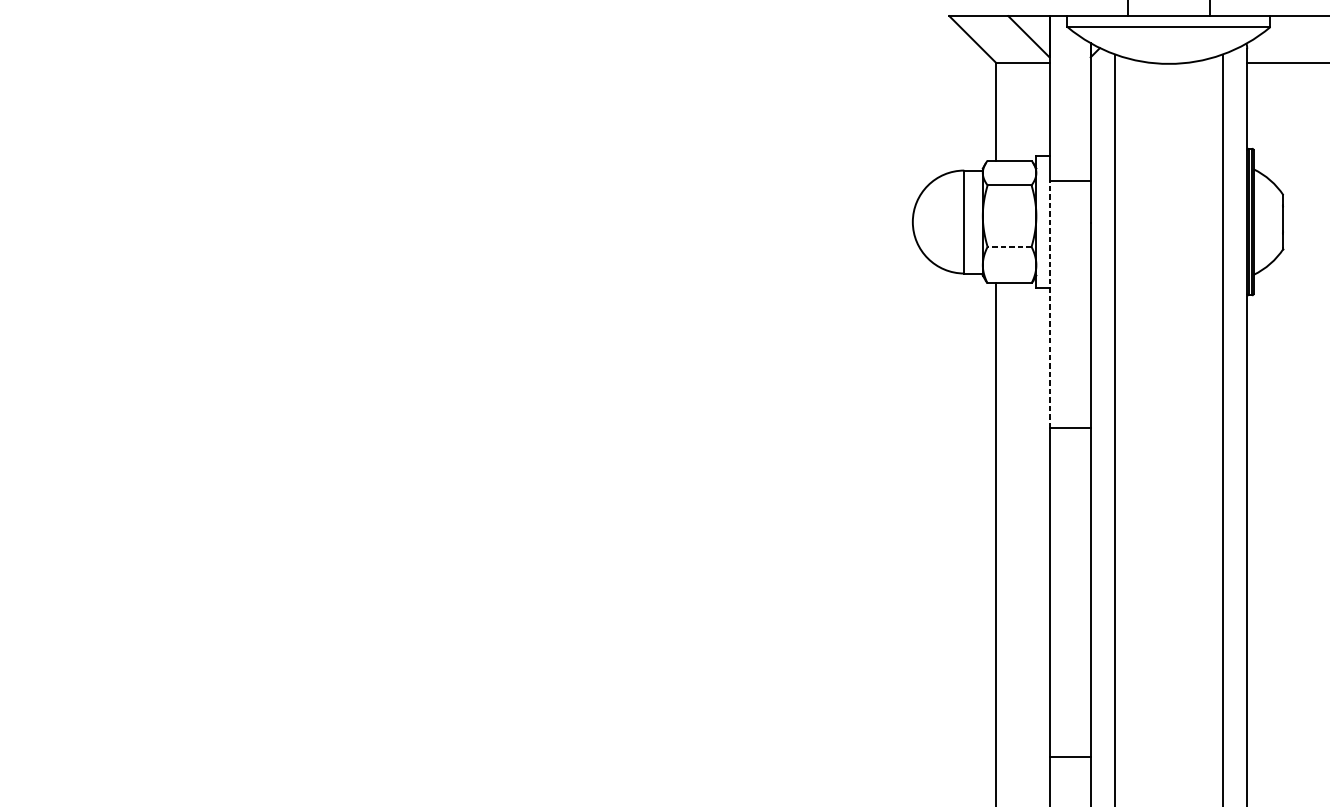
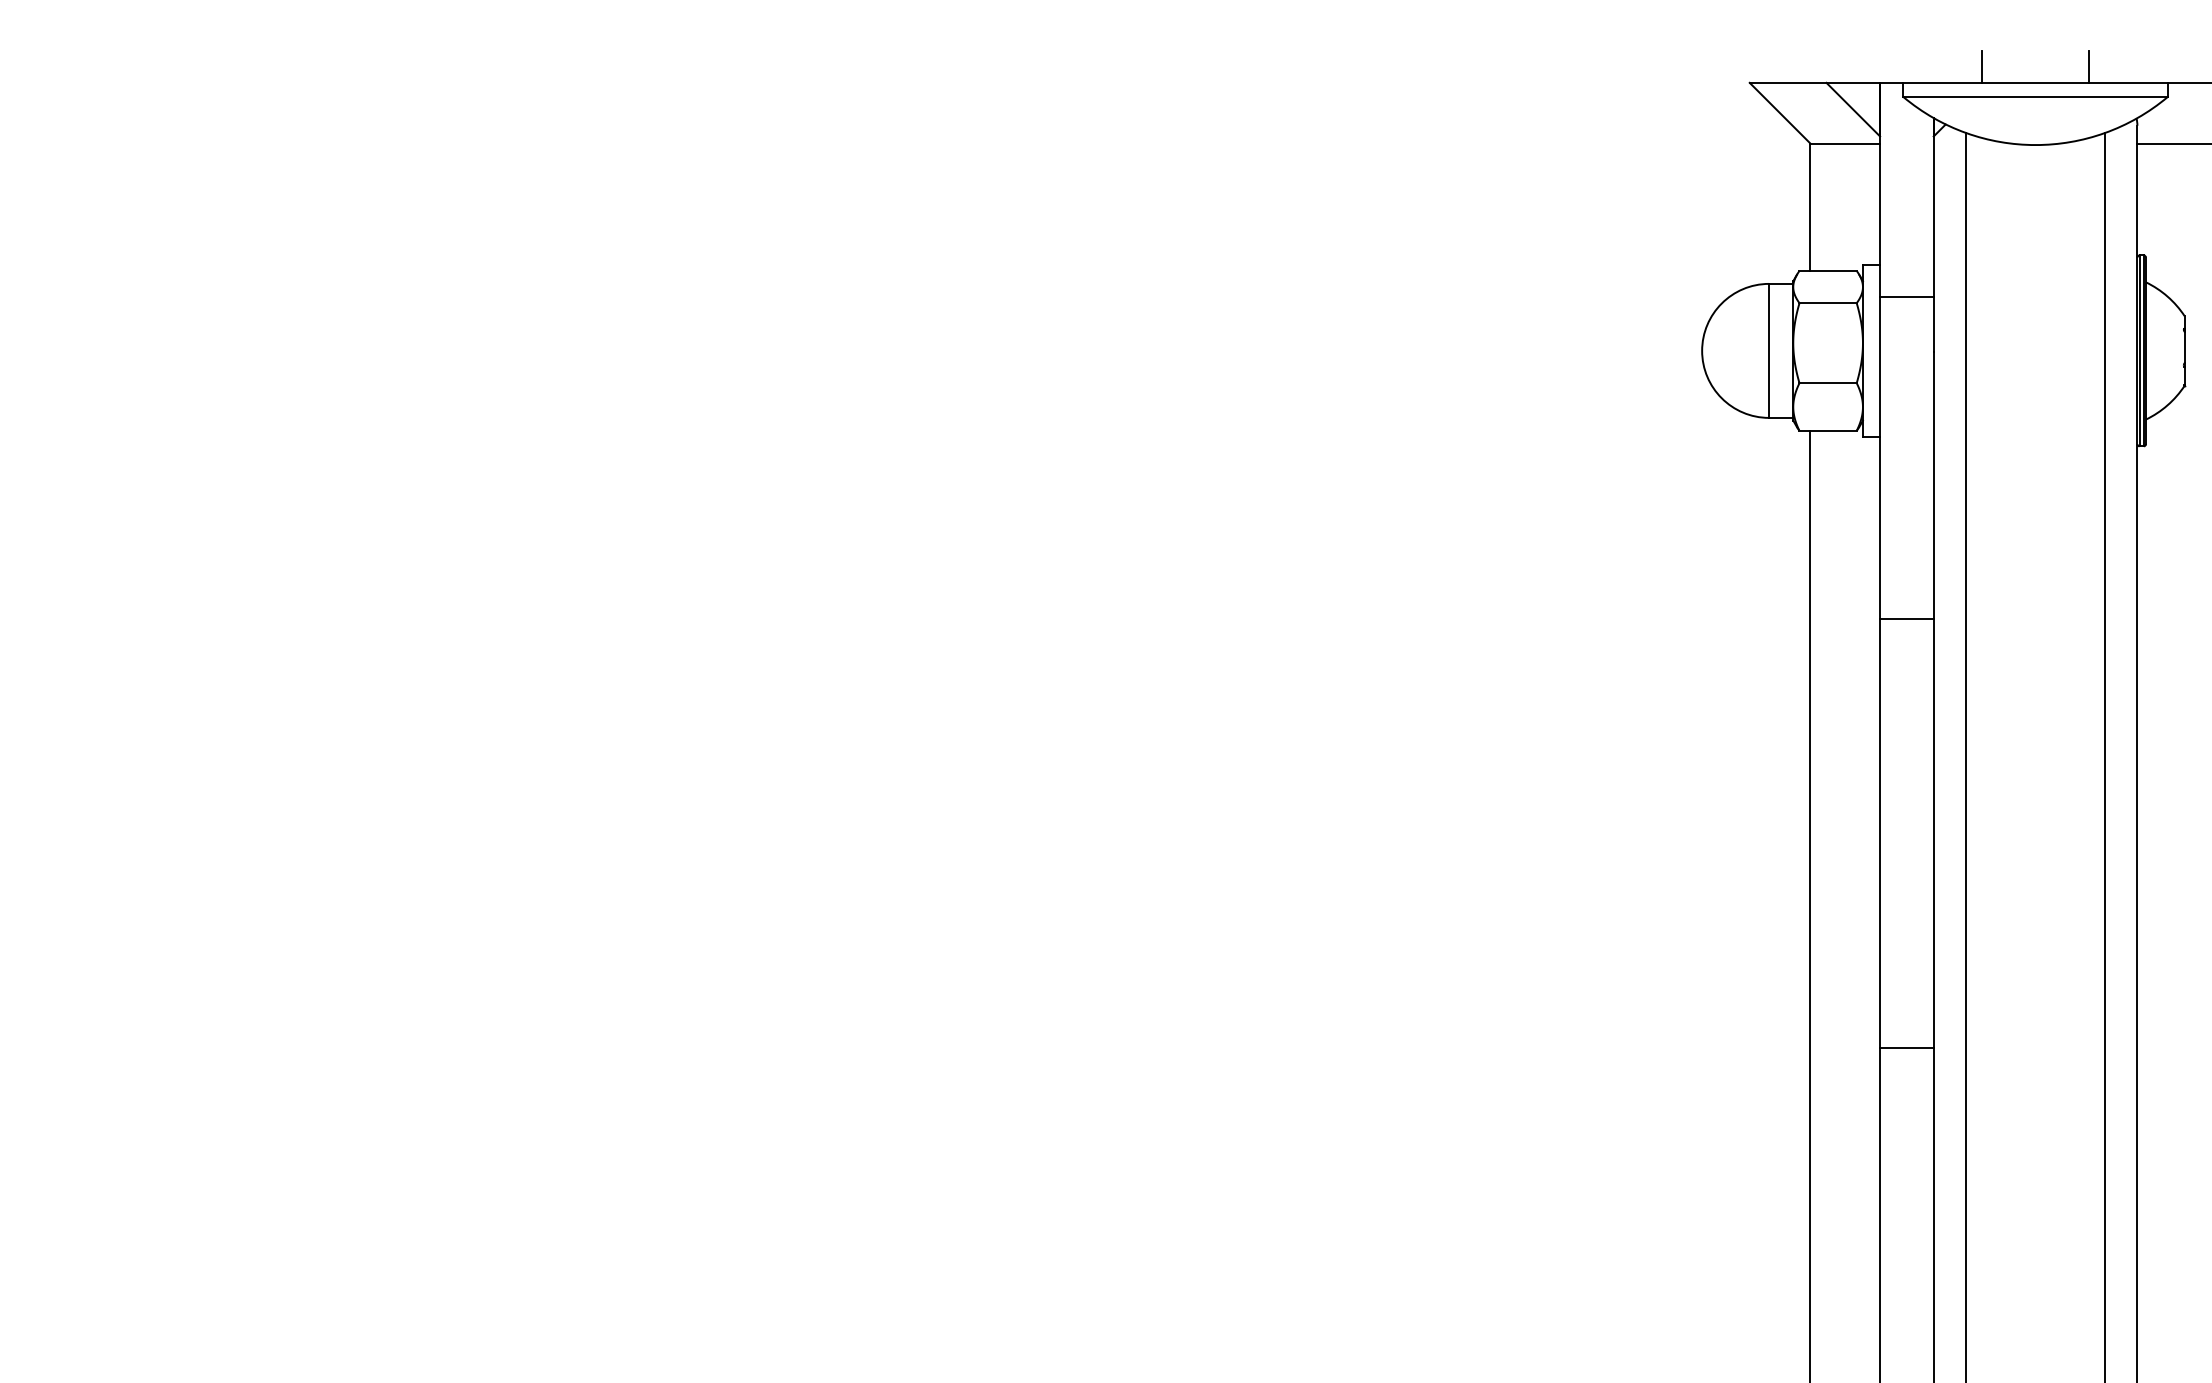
line: (1009, 247) -> (1828, 383), dashed -> solid
line: (1049, 304) -> (1880, 458), dashed -> solid

